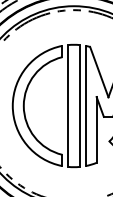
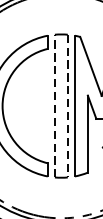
line: (68, 106) -> (54, 106), solid -> dashed
line: (79, 106) -> (67, 106), solid -> dashed

